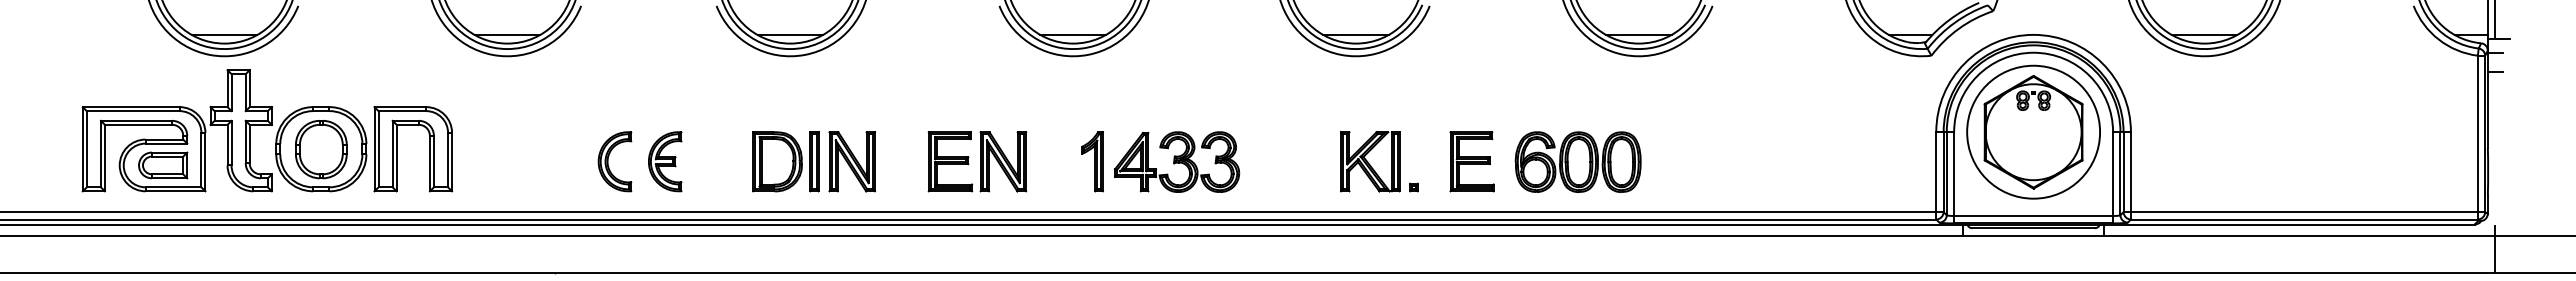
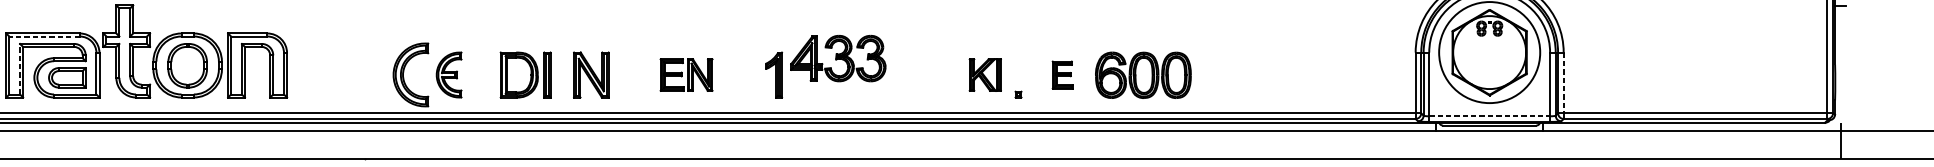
line: (132, 111) -> (44, 36), solid -> dashed
line: (100, 153) -> (19, 68), solid -> dashed
part: (614, 161) -> (410, 74), size x1.4
part: (785, 161) -> (525, 74), moved
part: (977, 161) -> (686, 74), size x0.7
part: (1176, 161) -> (837, 58), moved
part: (1370, 161) -> (985, 74), size x0.7
part: (1471, 161) -> (1062, 74), size x0.6
line: (2130, 172) -> (1563, 83), solid -> dashed
line: (2034, 216) -> (1490, 116), solid -> dashed

